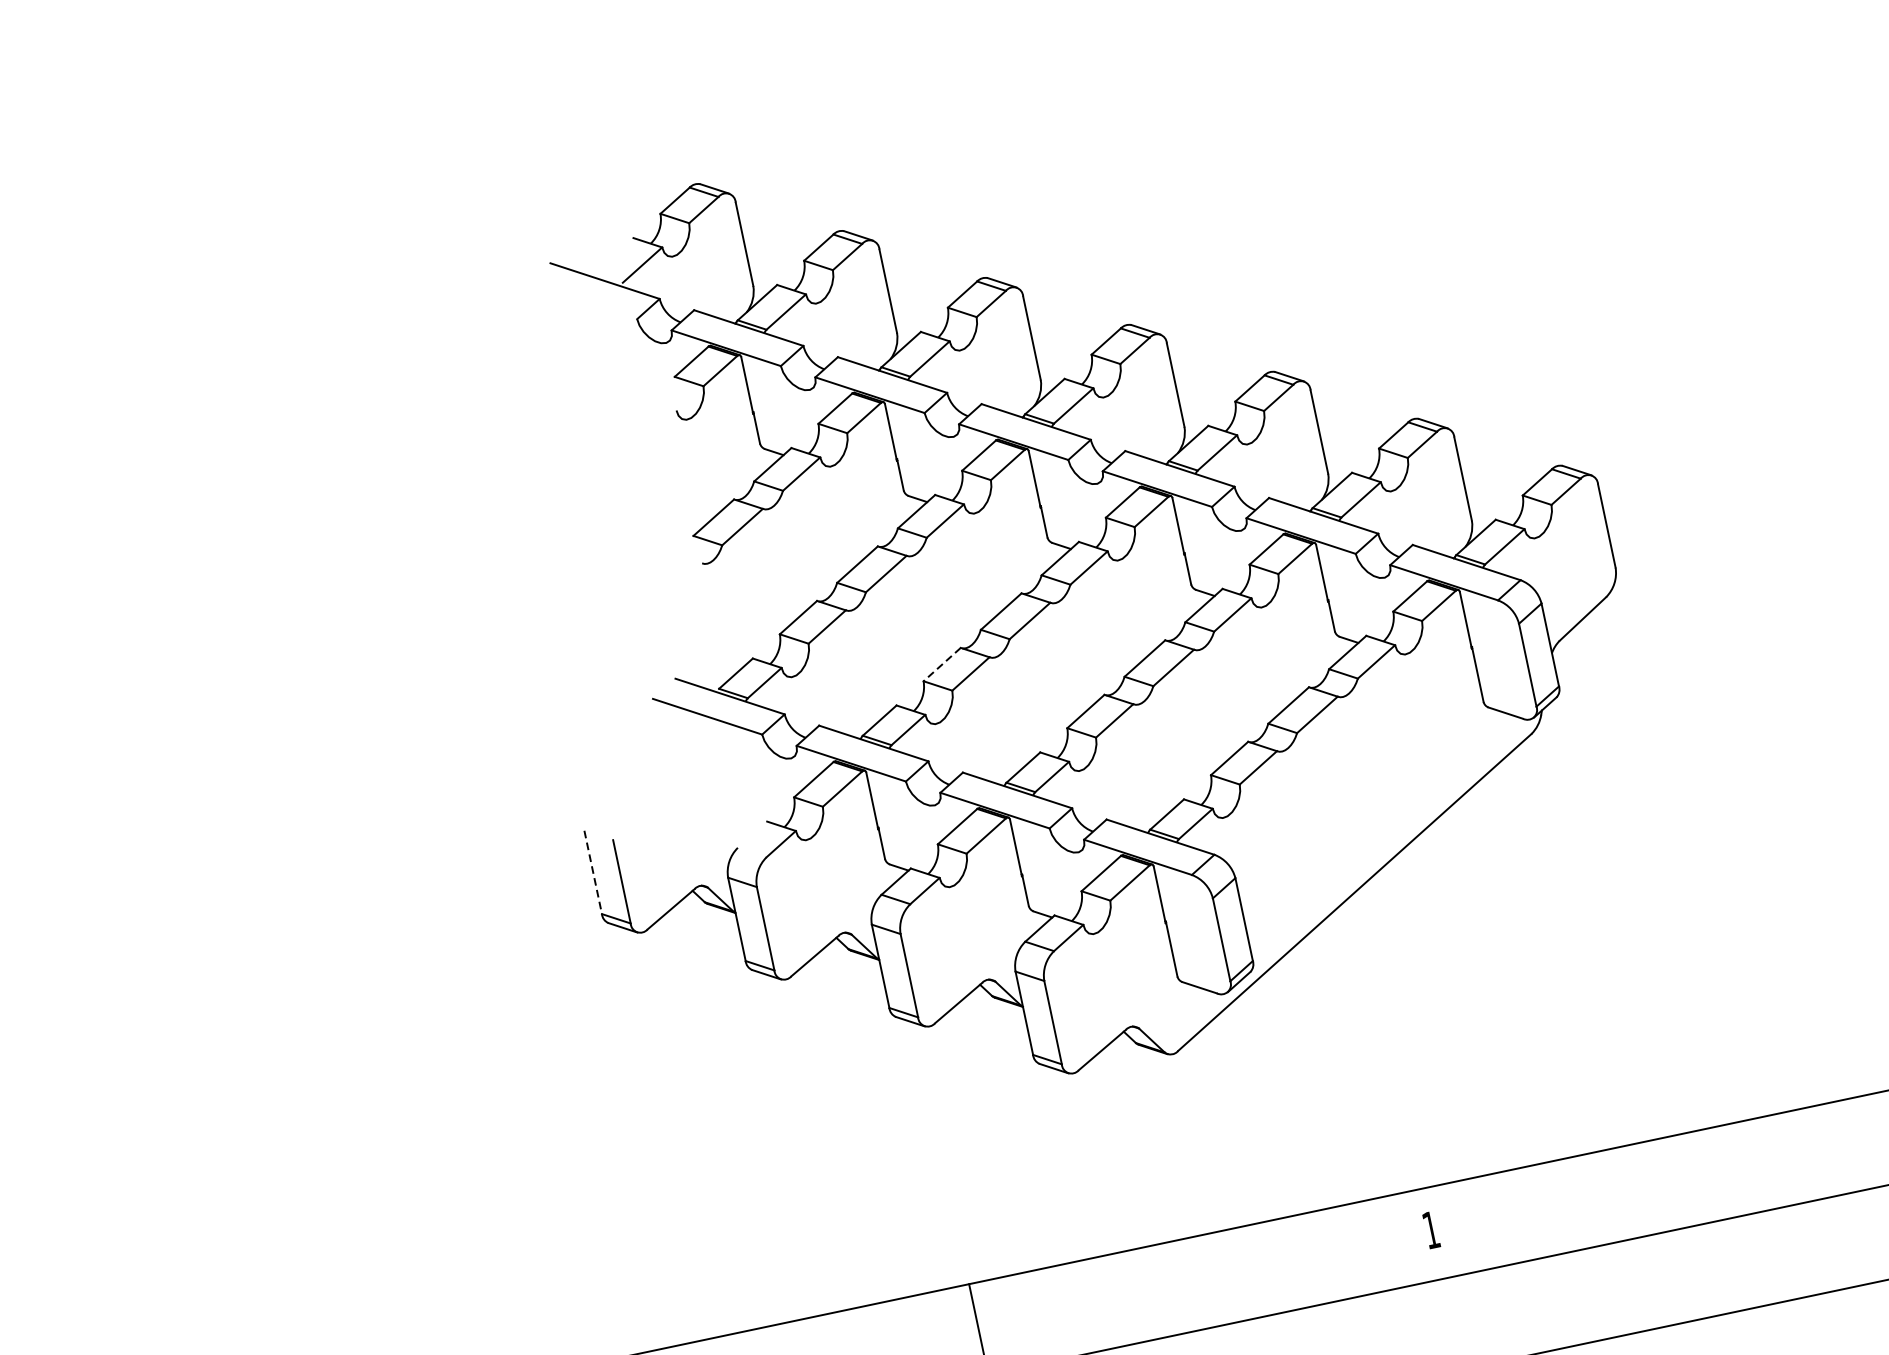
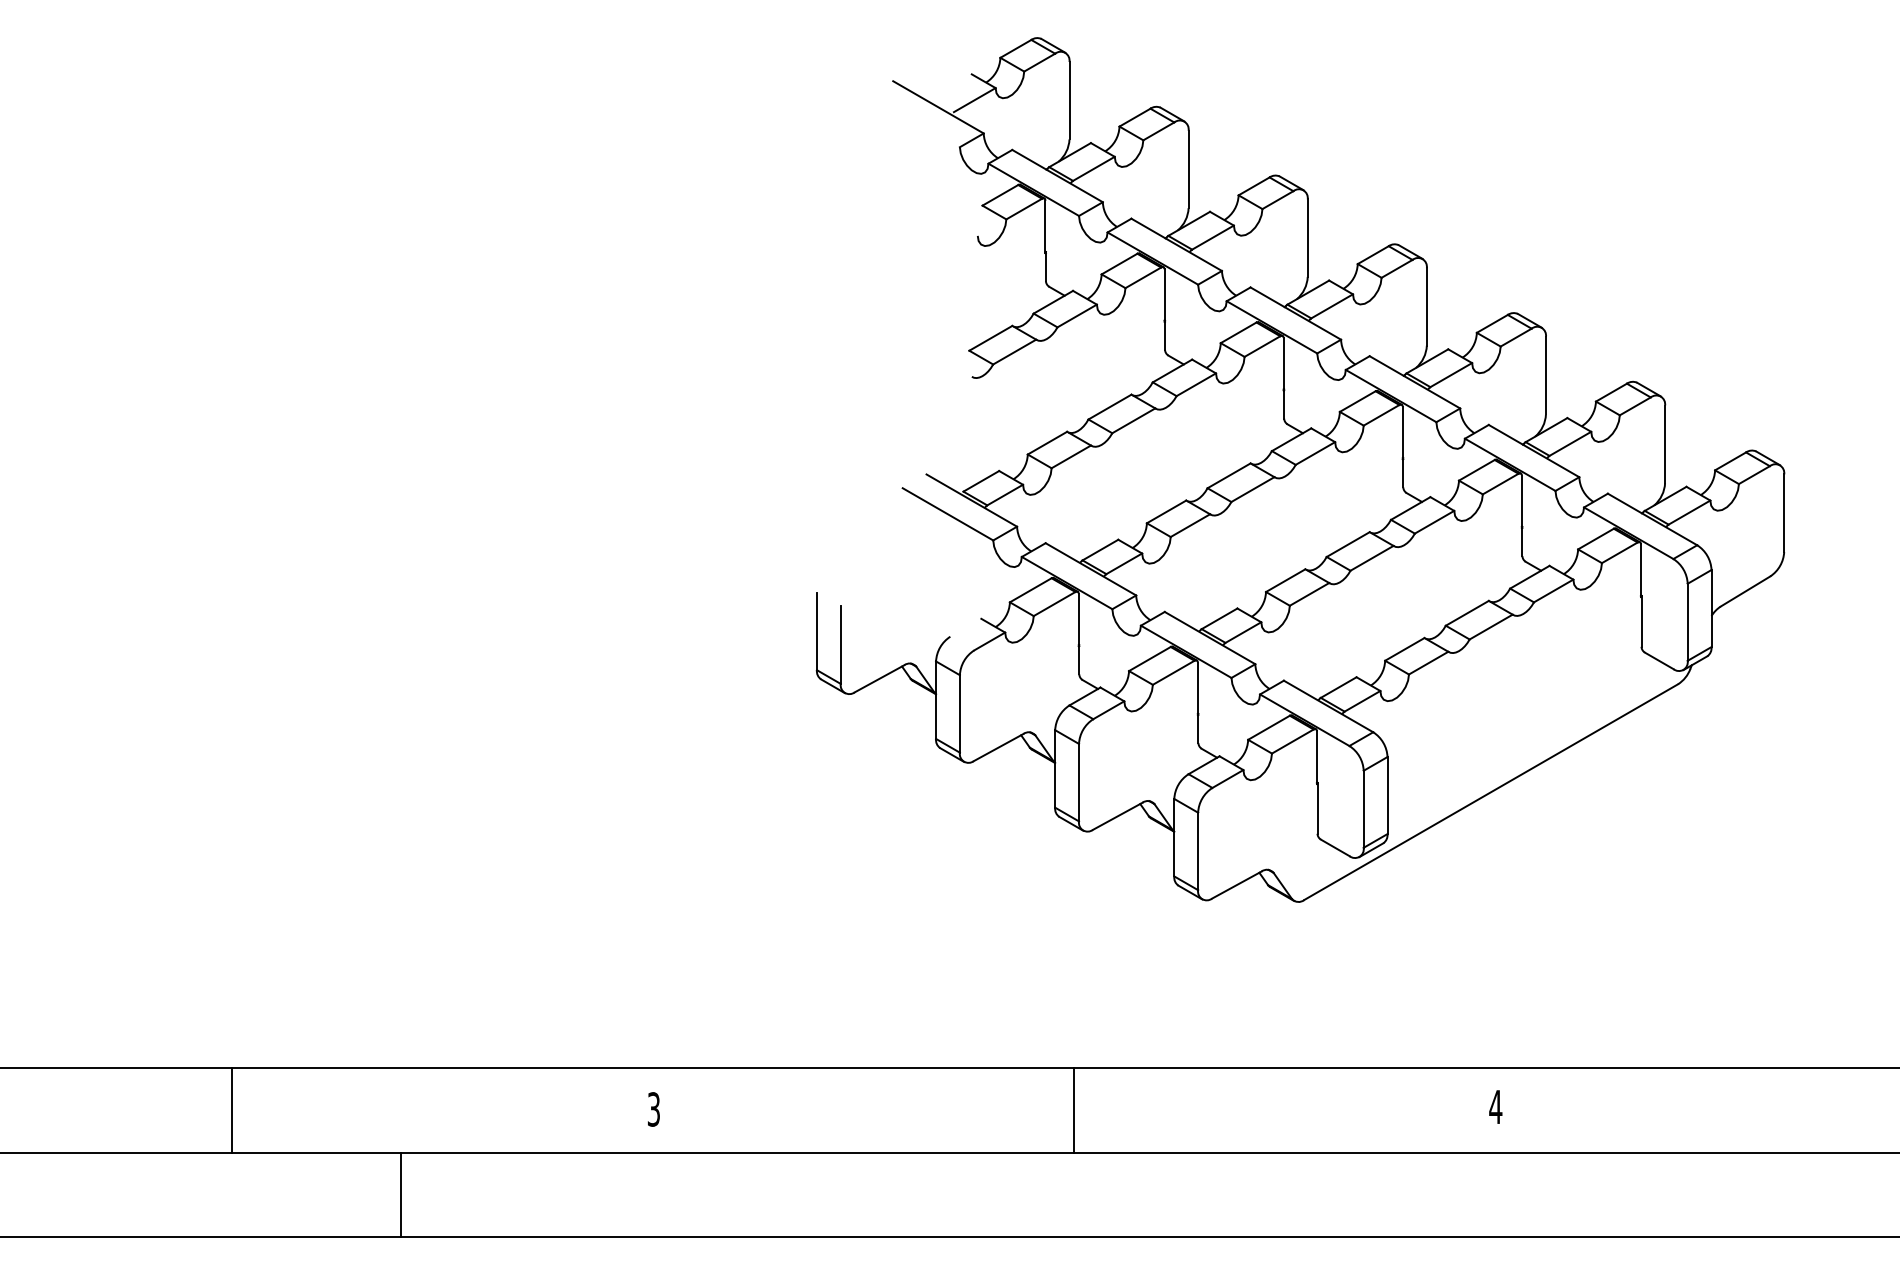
line: (941, 664) -> (1166, 511), dashed -> solid
line: (592, 872) -> (816, 631), dashed -> solid
text: (1430, 1229) -> (1495, 1106), 1 -> 4

